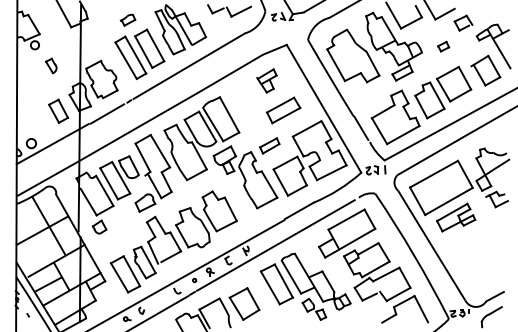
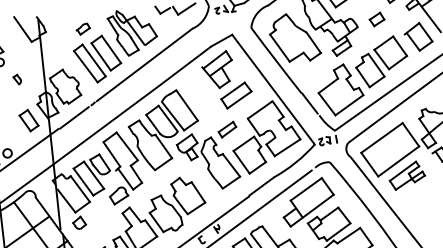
part: (443, 46) -> (376, 19), size x1.43
part: (50, 65) -> (16, 79), size x0.71
part: (266, 80) -> (217, 69), size x1.67

